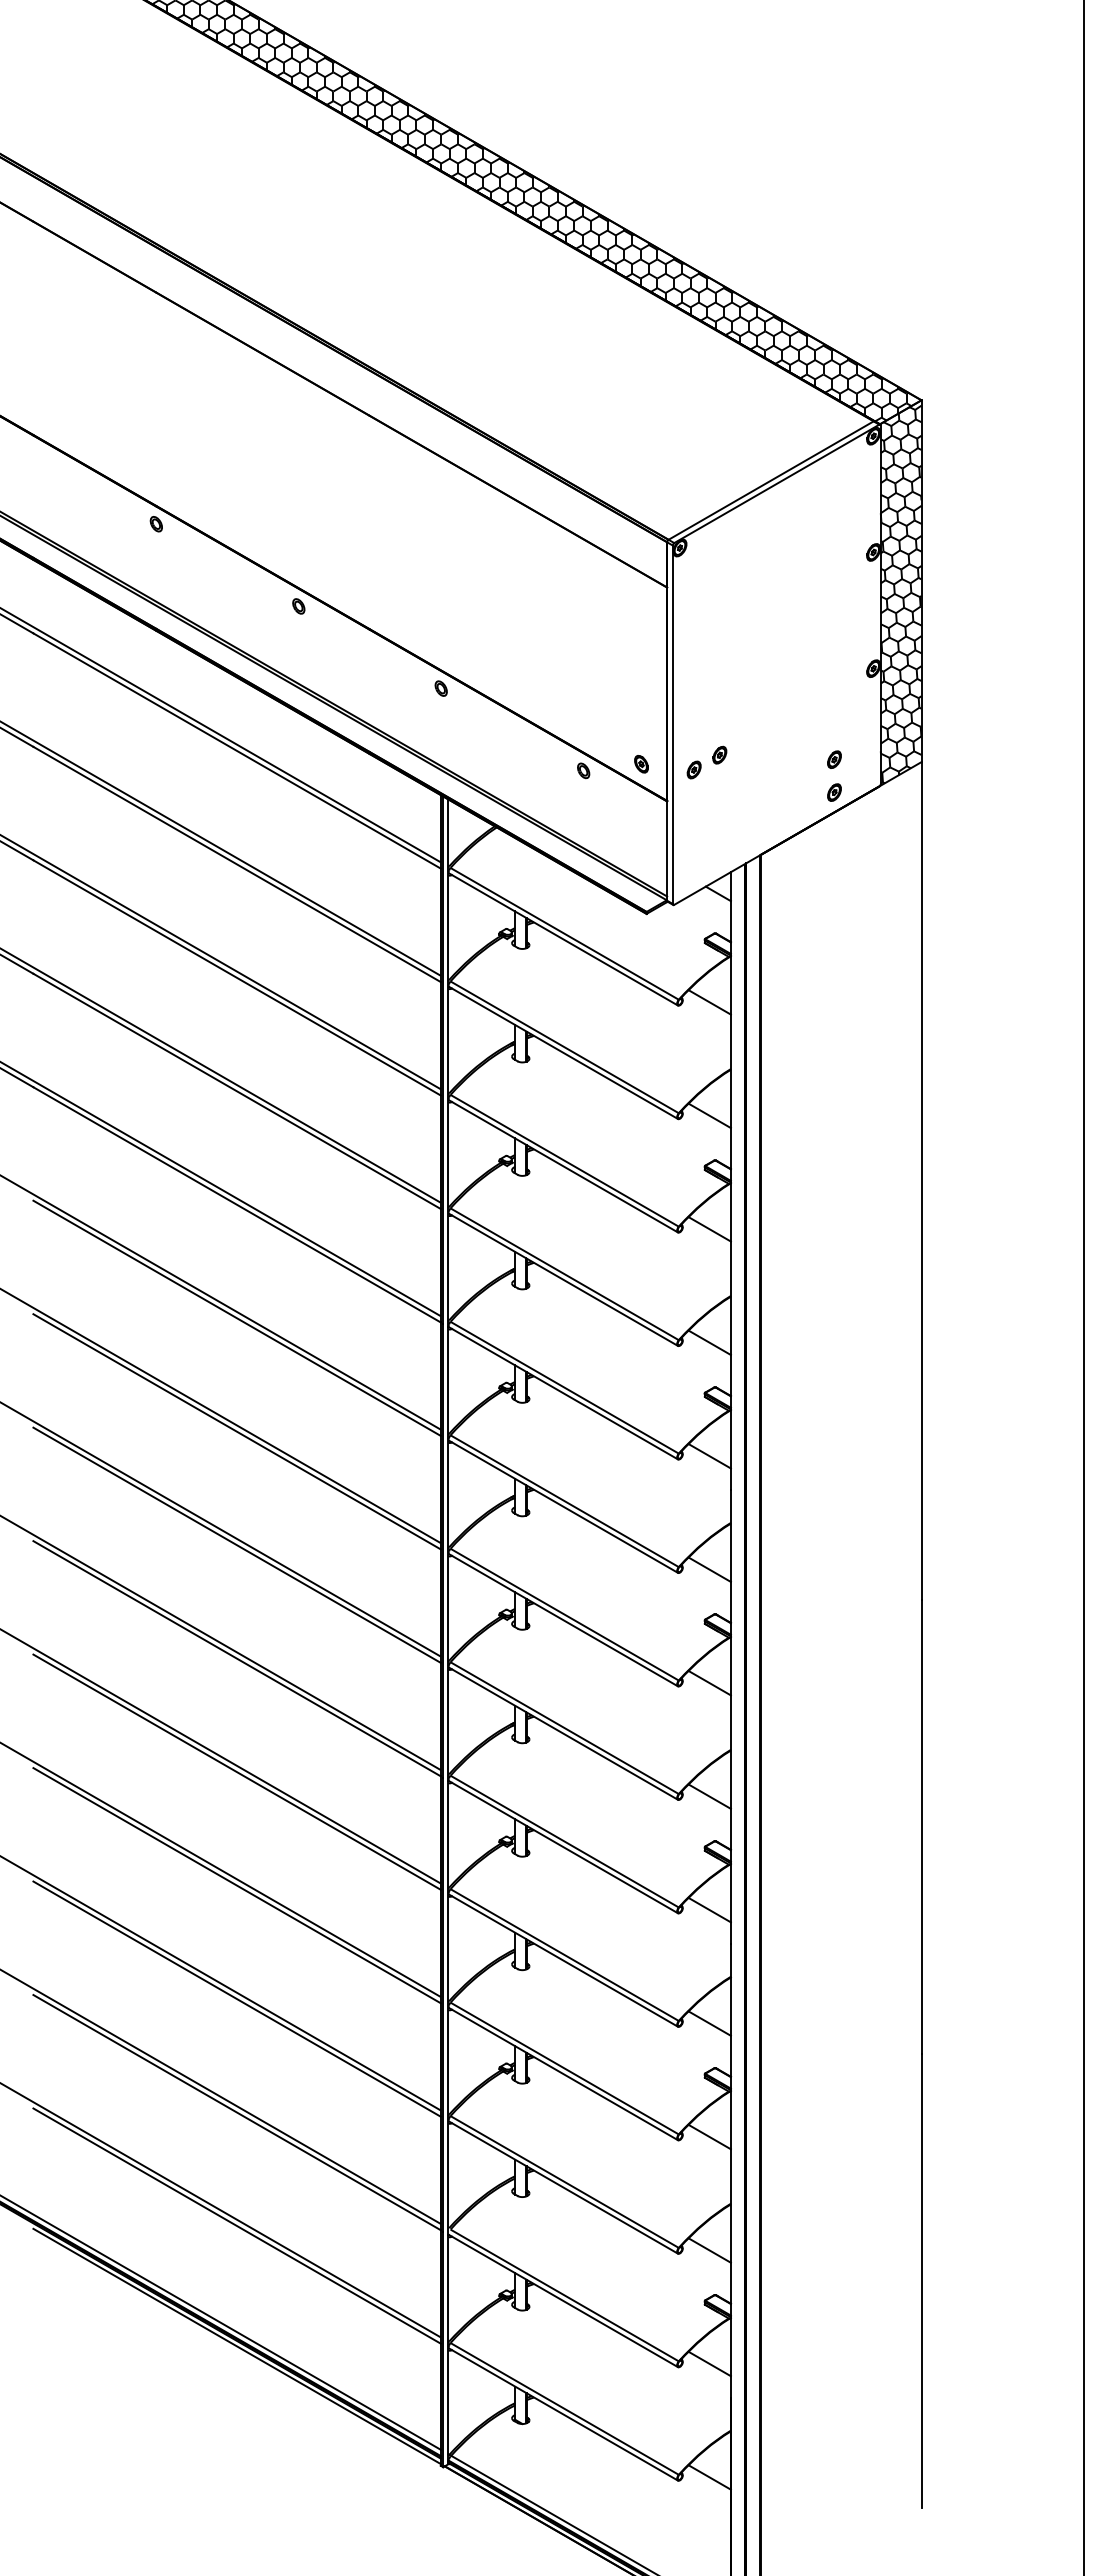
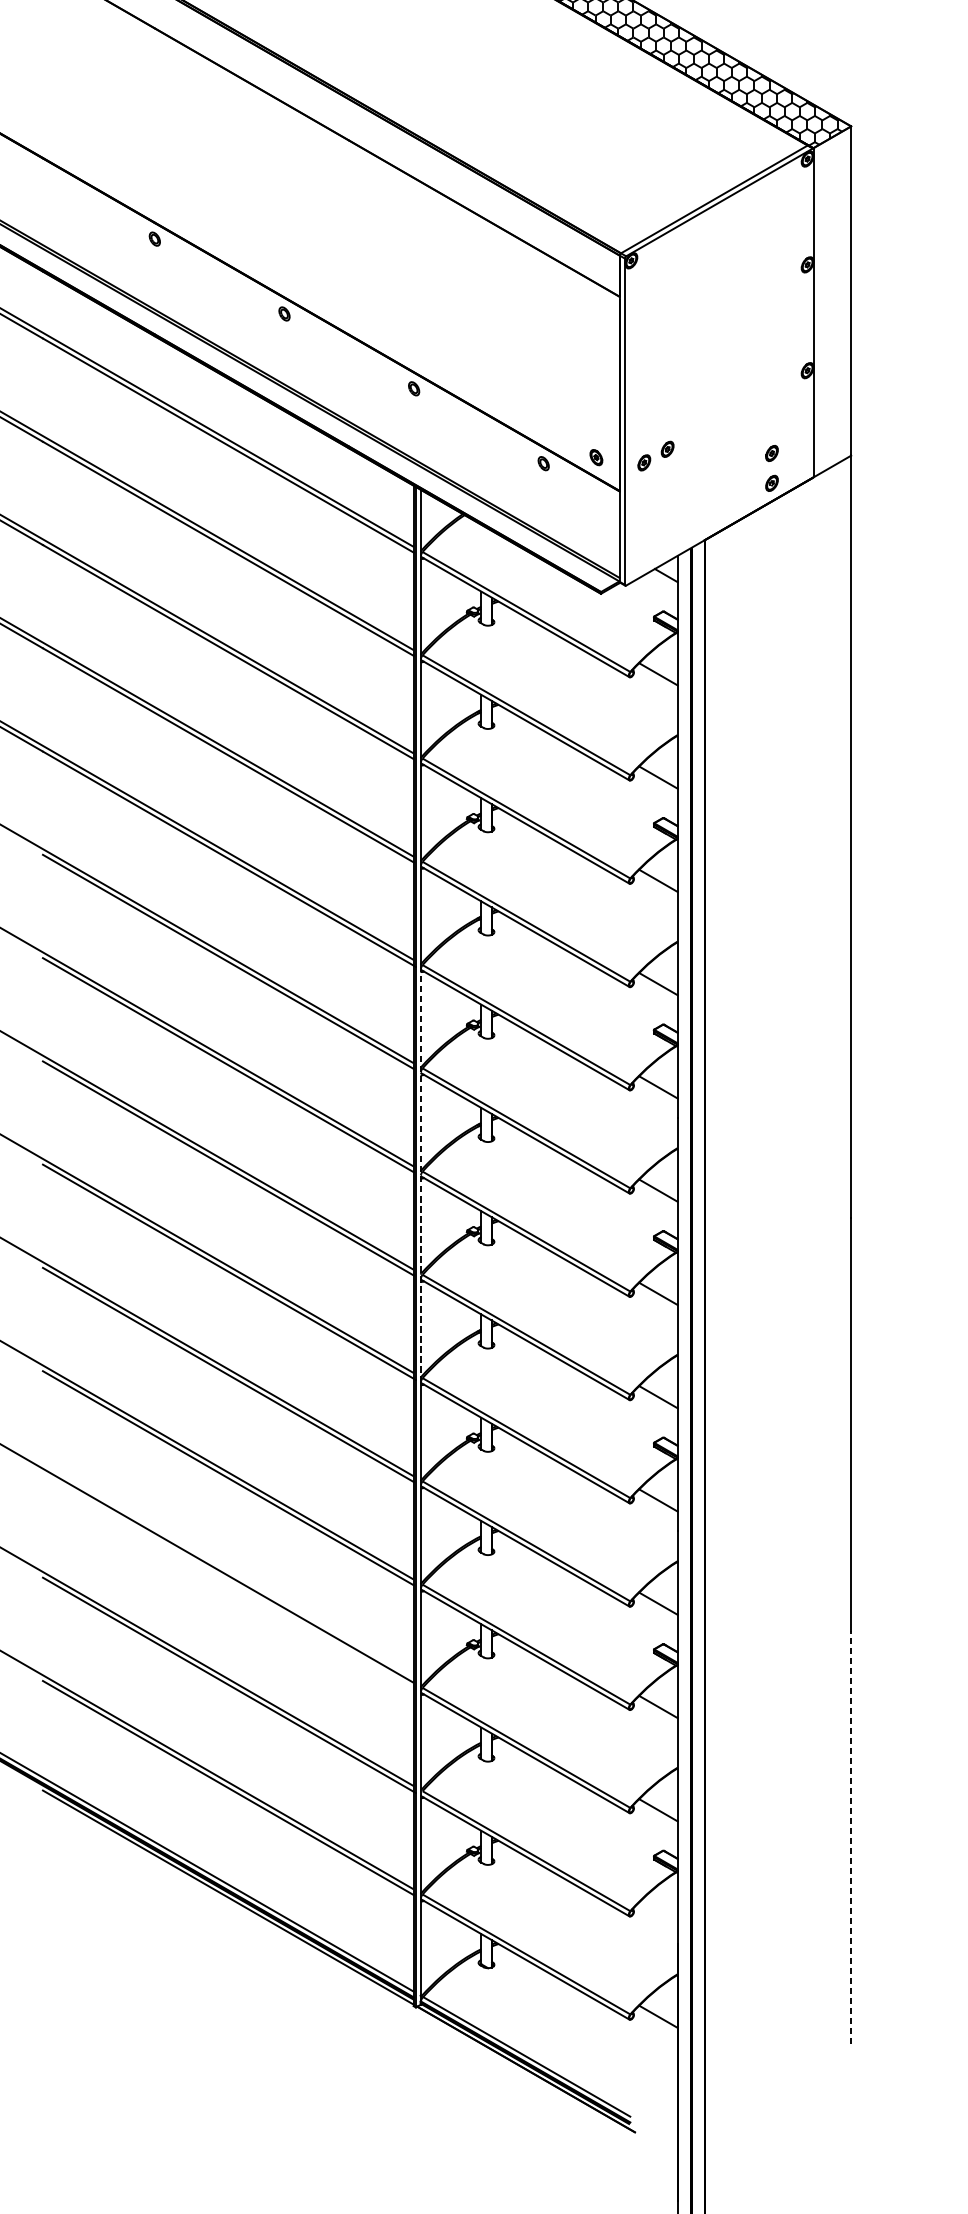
hatch: (900, 594) -> (832, 303), removed
line: (448, 1553) -> (420, 1175), solid -> dashed
line: (236, 1998) -> (227, 1580), removed
line: (921, 2280) -> (851, 1837), solid -> dashed
line: (709, 2363) -> (658, 1913), removed

